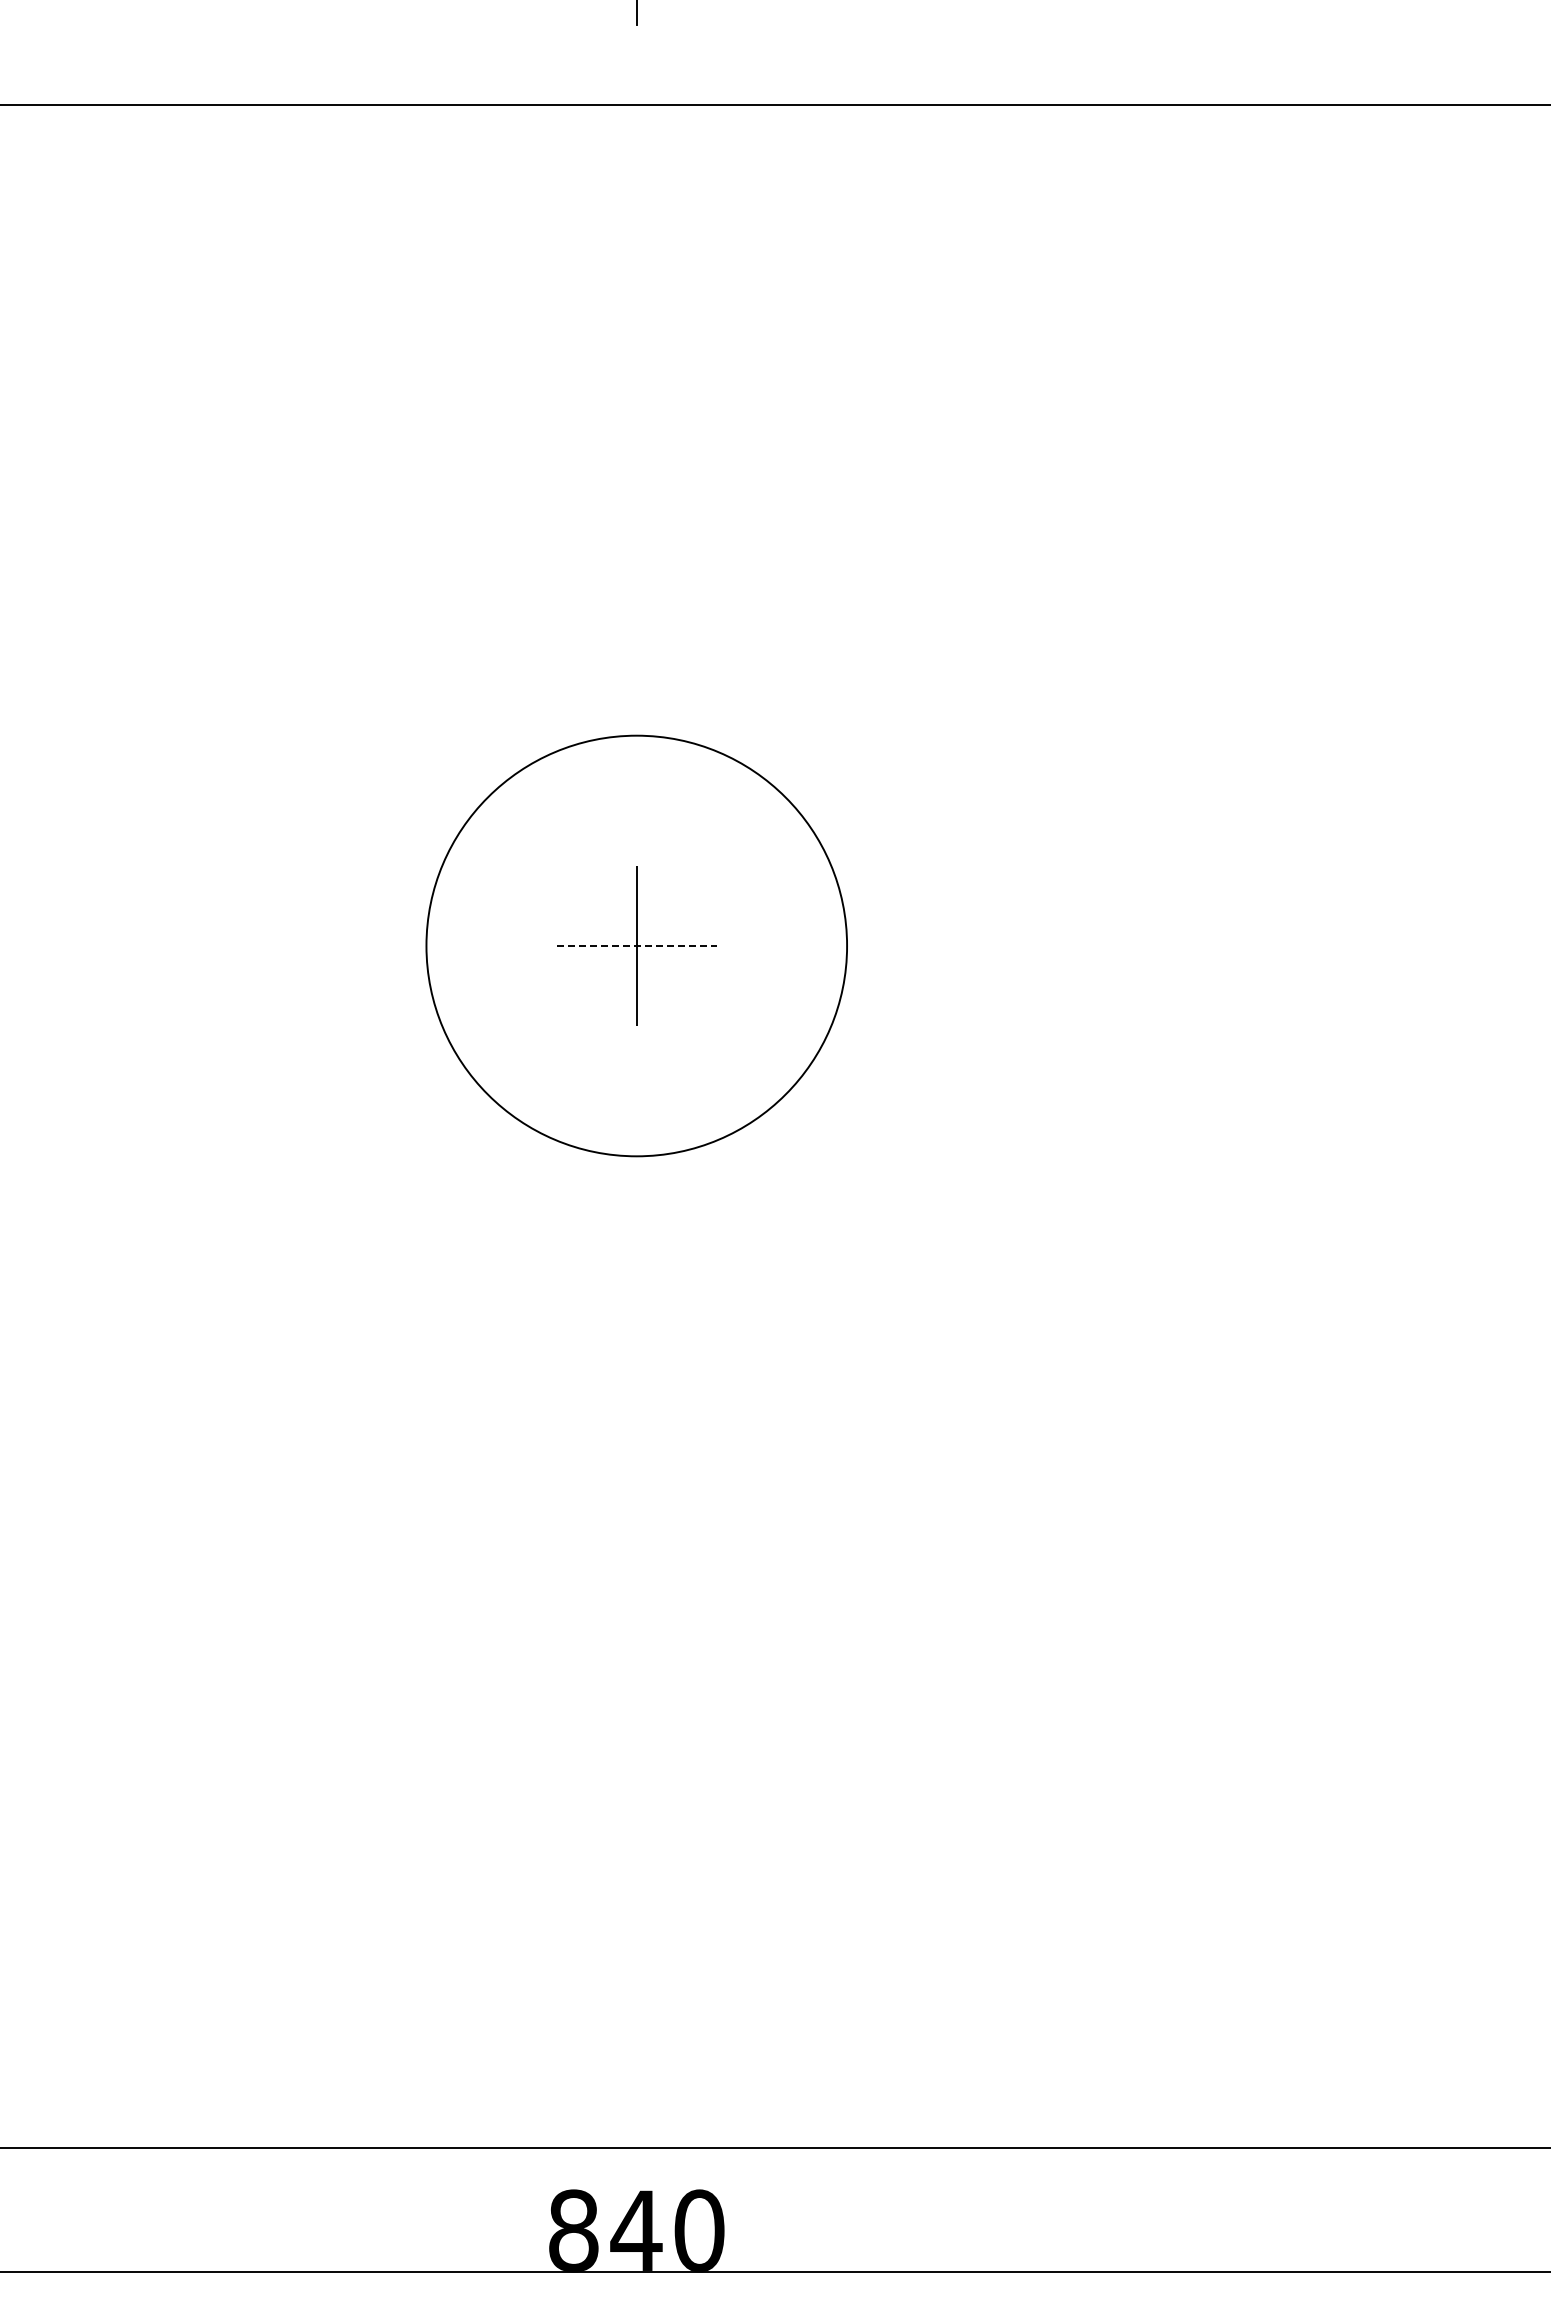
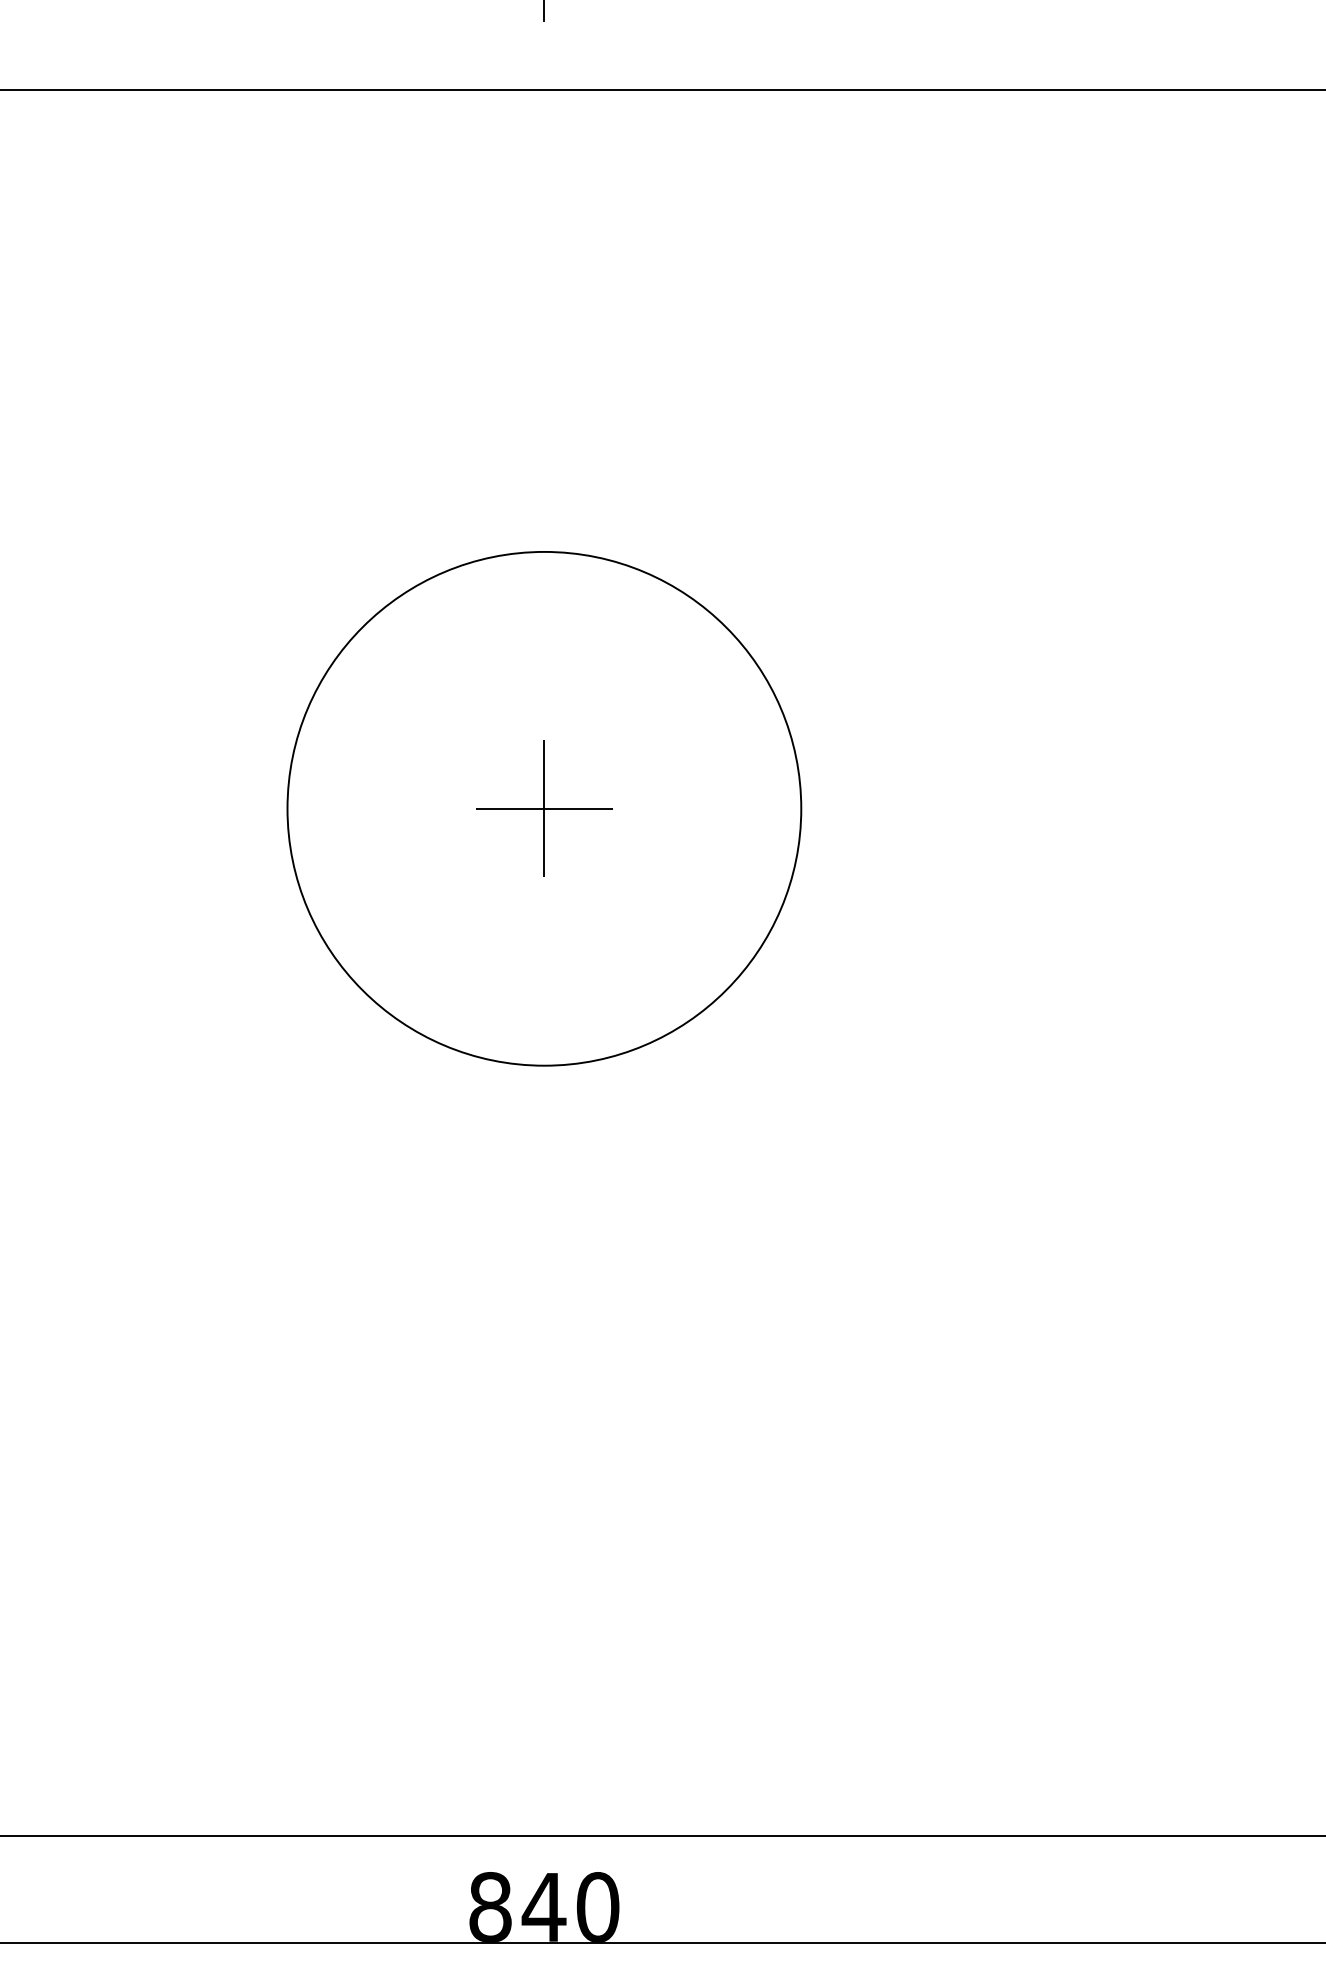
circle: (636, 945) -> (544, 808), size x1.43
line: (637, 946) -> (545, 809), dashed -> solid

